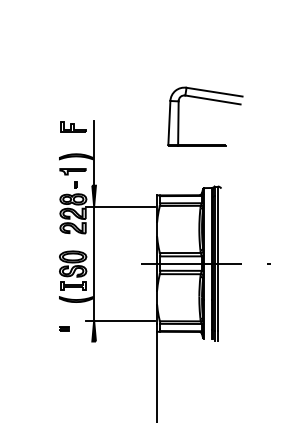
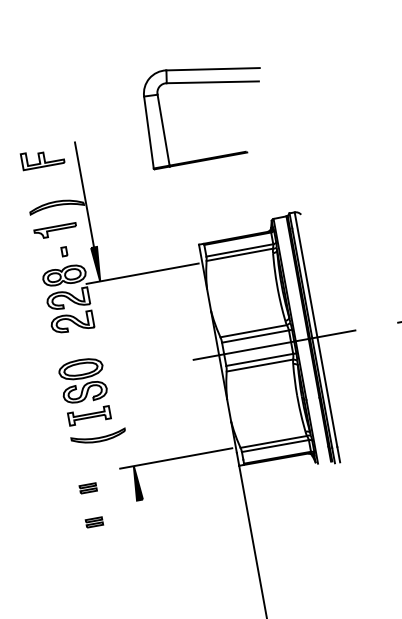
part: (208, 100) -> (205, 84), moved
line: (94, 263) -> (117, 373), removed
part: (64, 349) -> (94, 521), added

